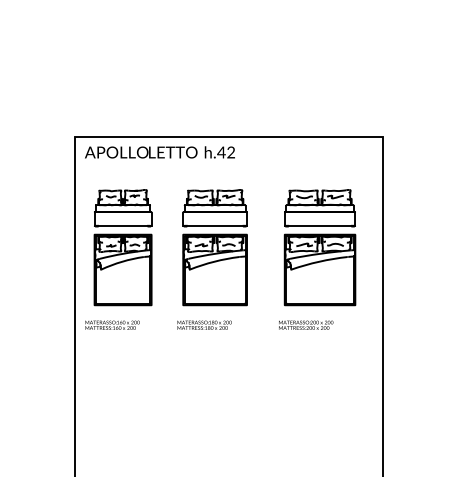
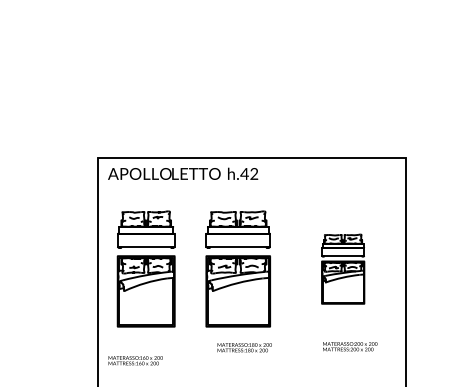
part: (319, 247) -> (342, 268), size x0.6
text: (112, 324) -> (135, 359), moved
text: (204, 324) -> (244, 346), moved
text: (306, 324) -> (350, 345), moved

